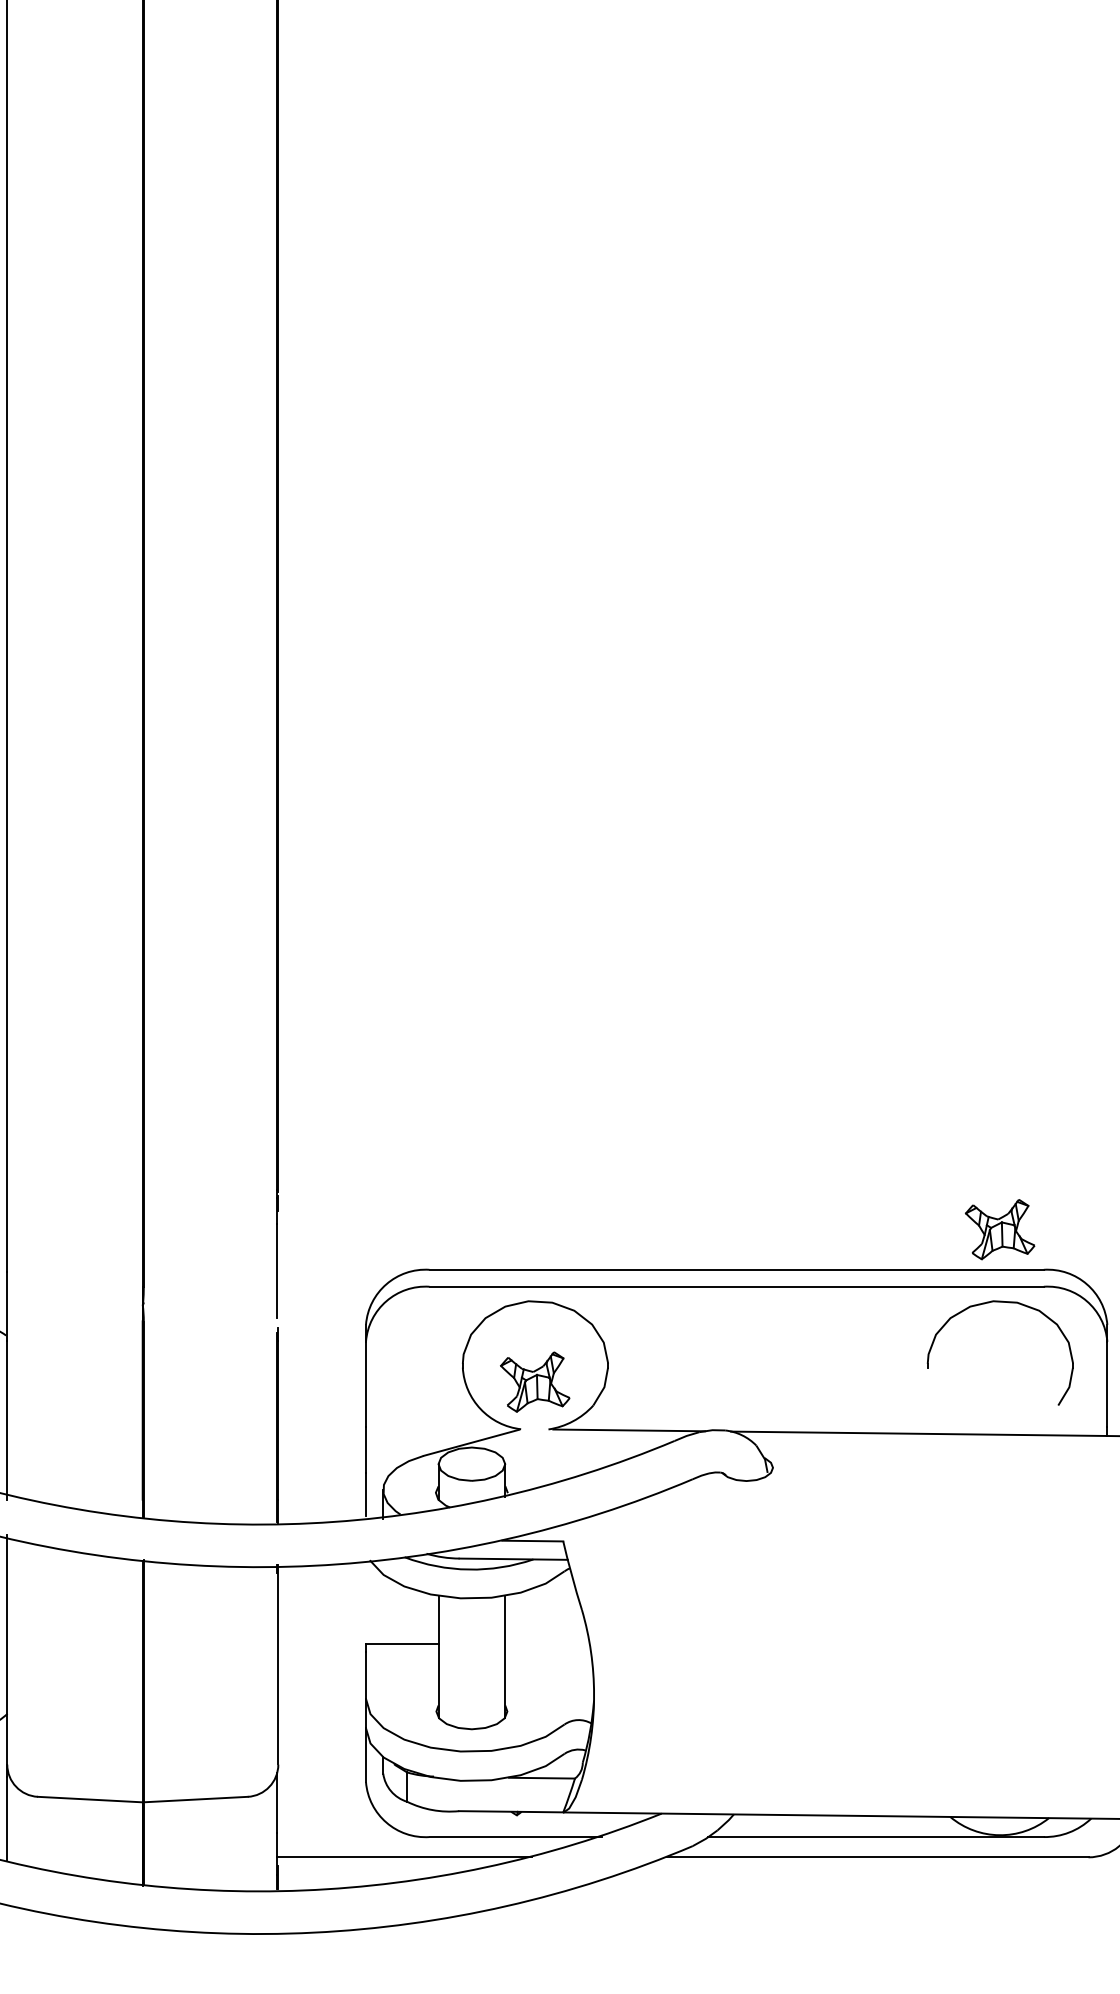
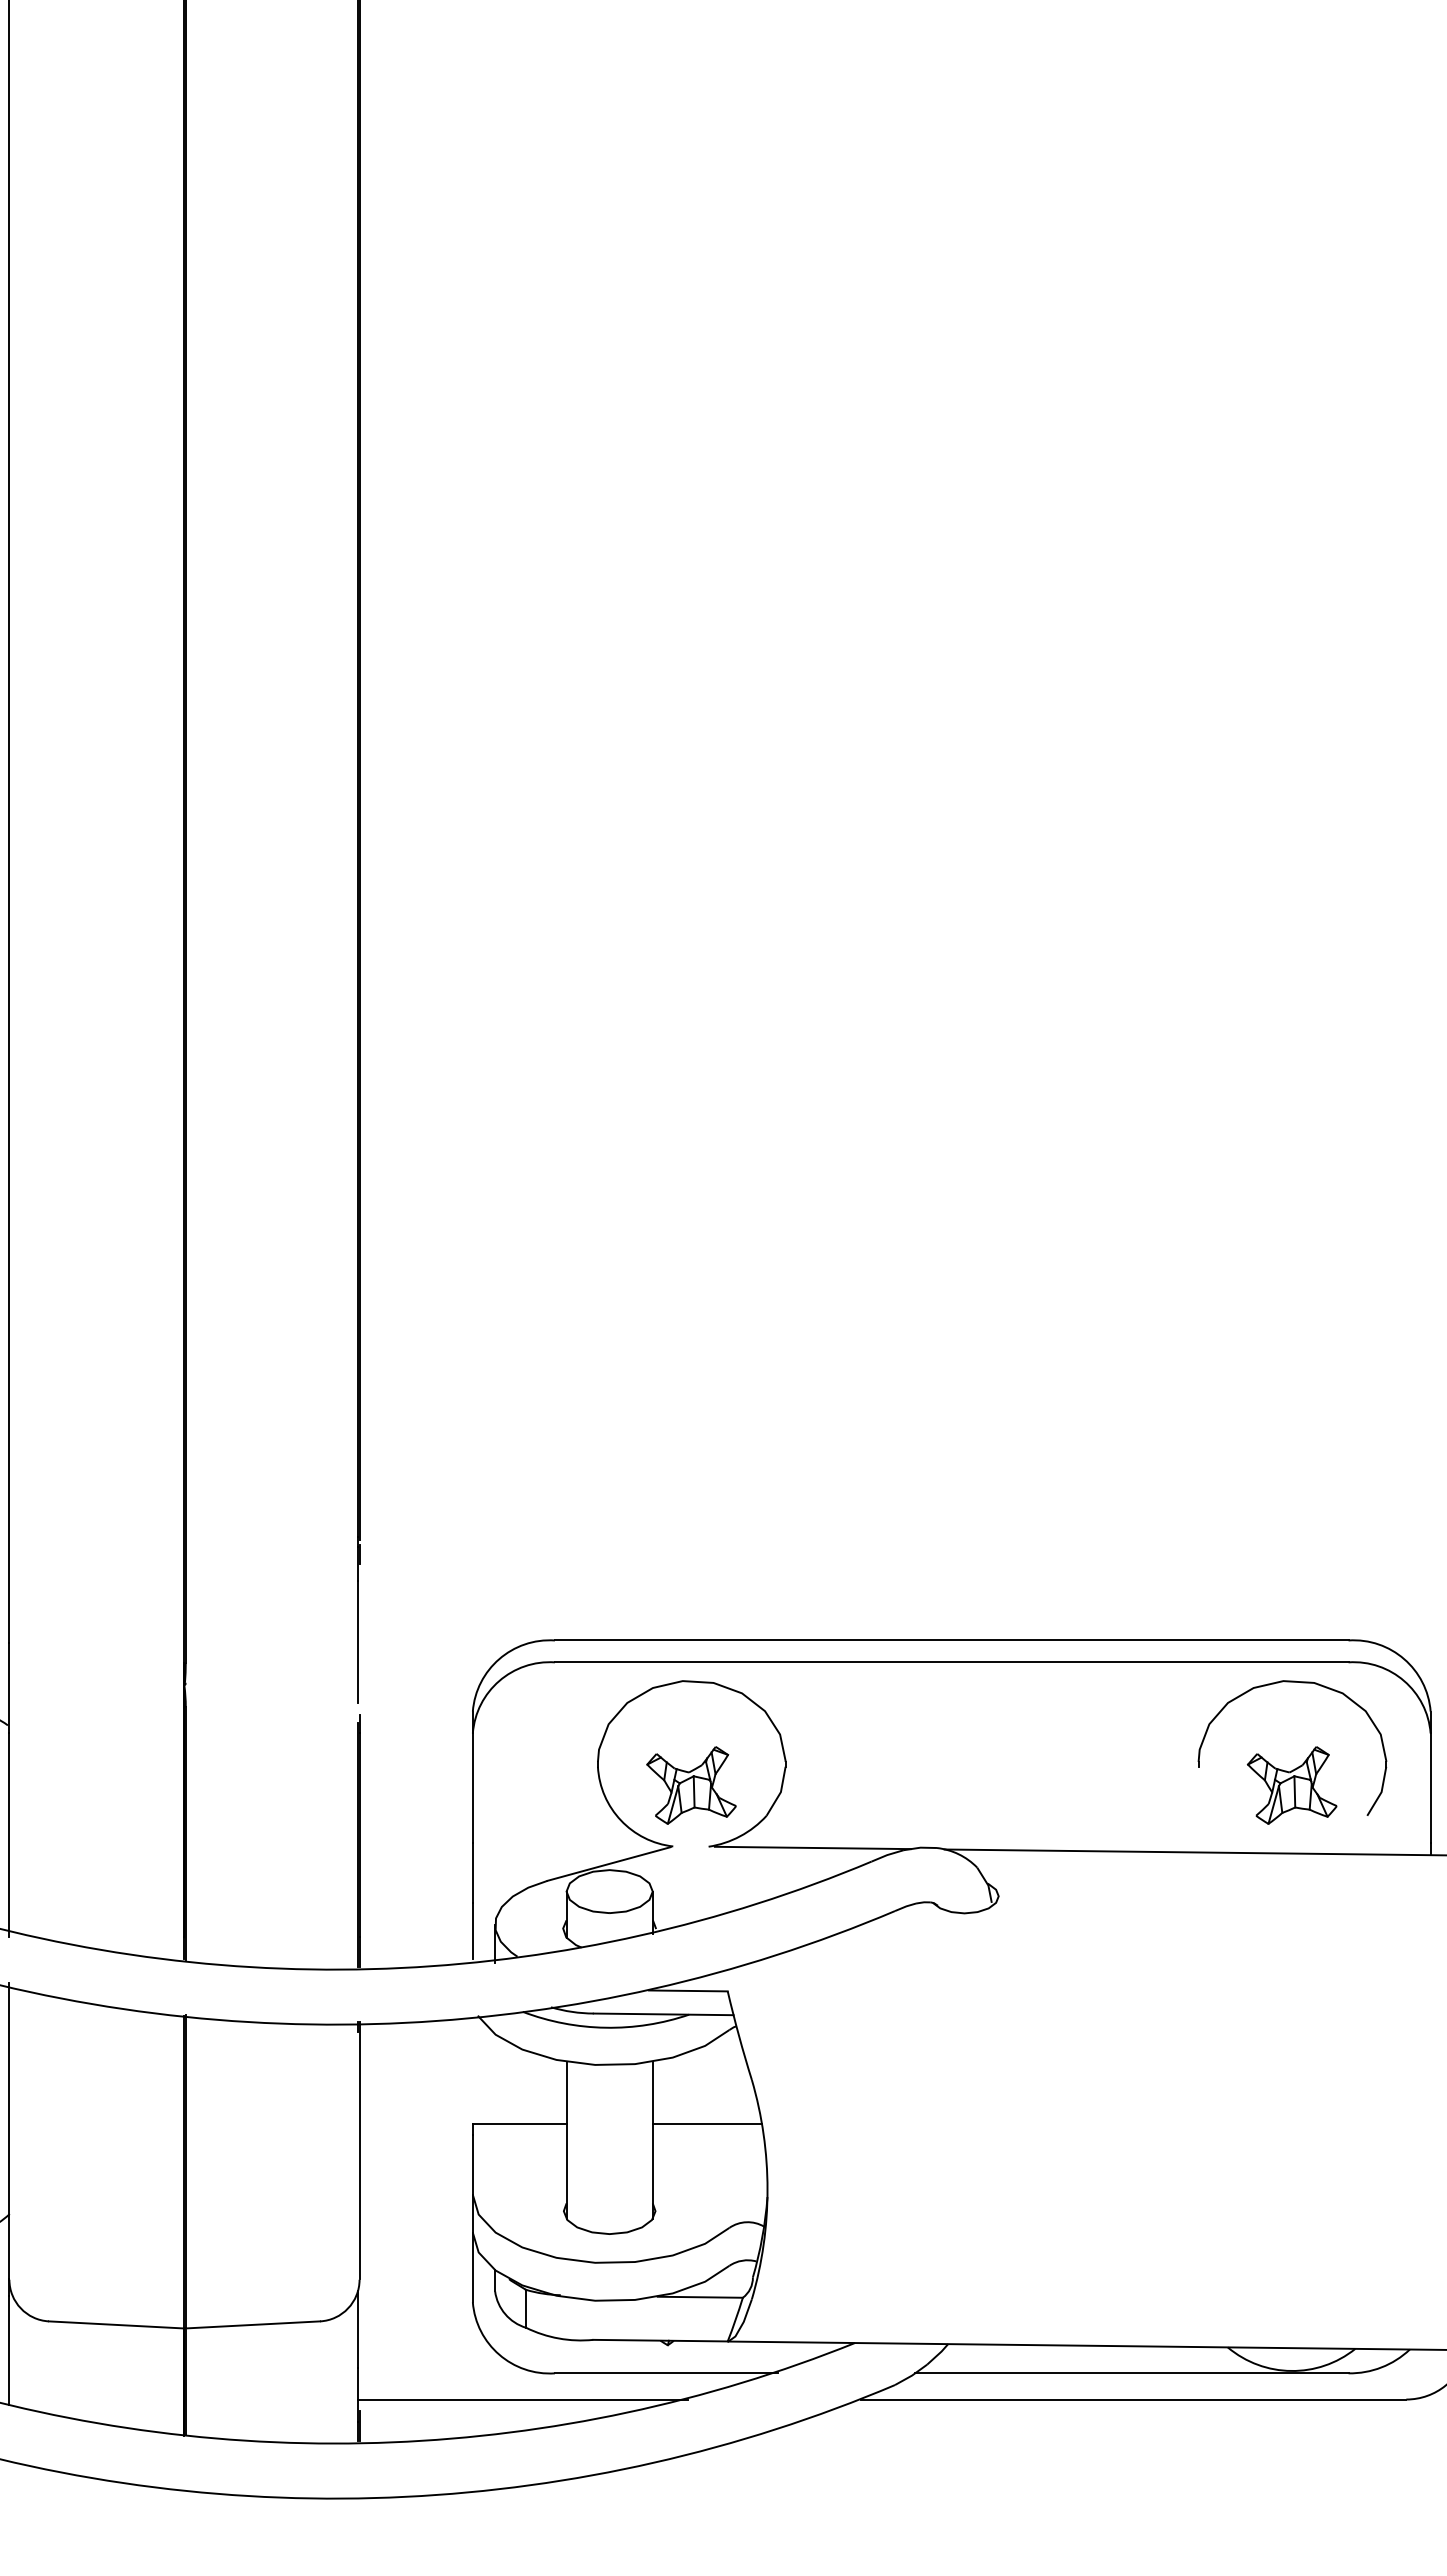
part: (999, 1229) -> (1291, 1785), moved
line: (546, 1643) -> (706, 2123), added

